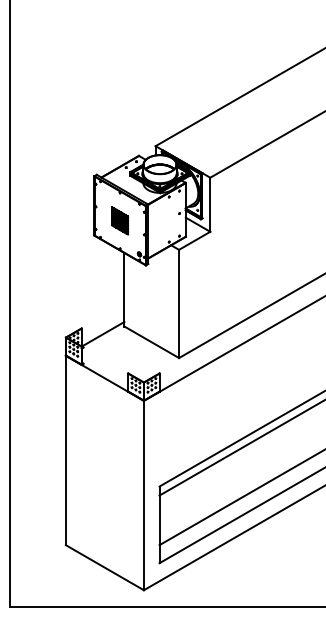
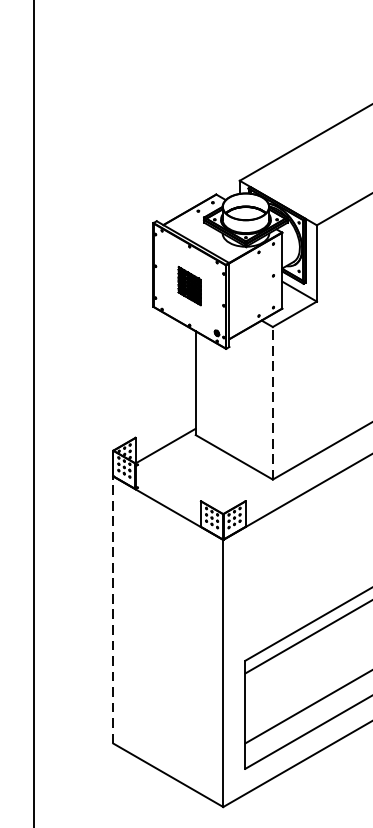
line: (179, 303) -> (273, 402), solid -> dashed
line: (65, 450) -> (112, 609), solid -> dashed

